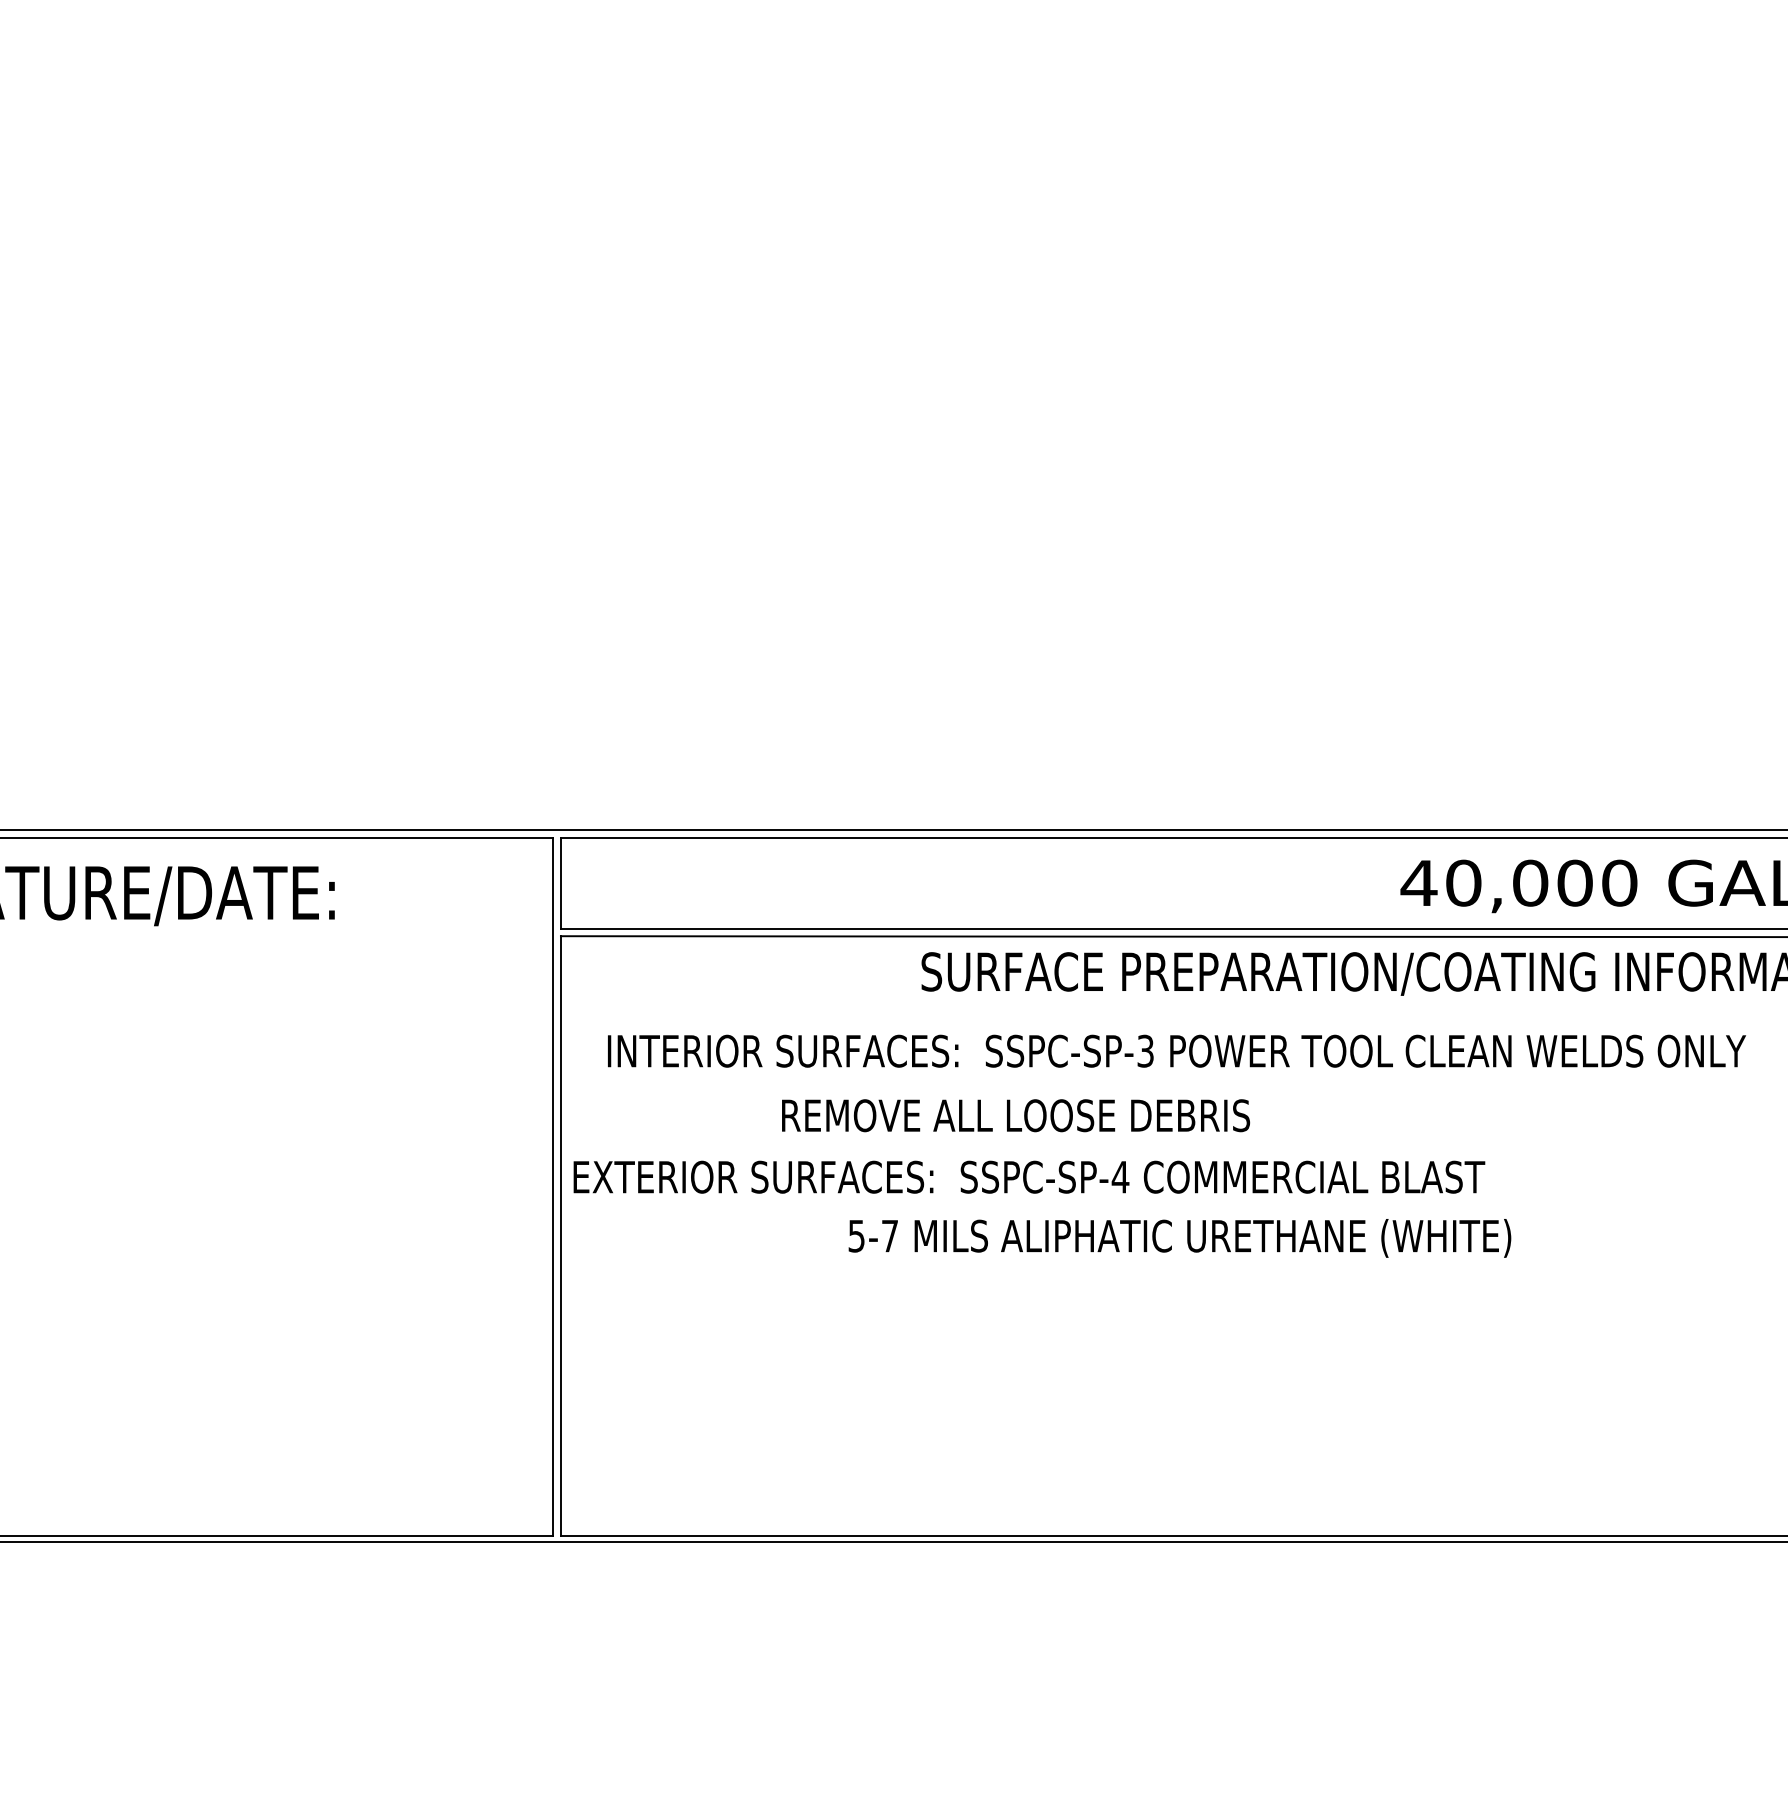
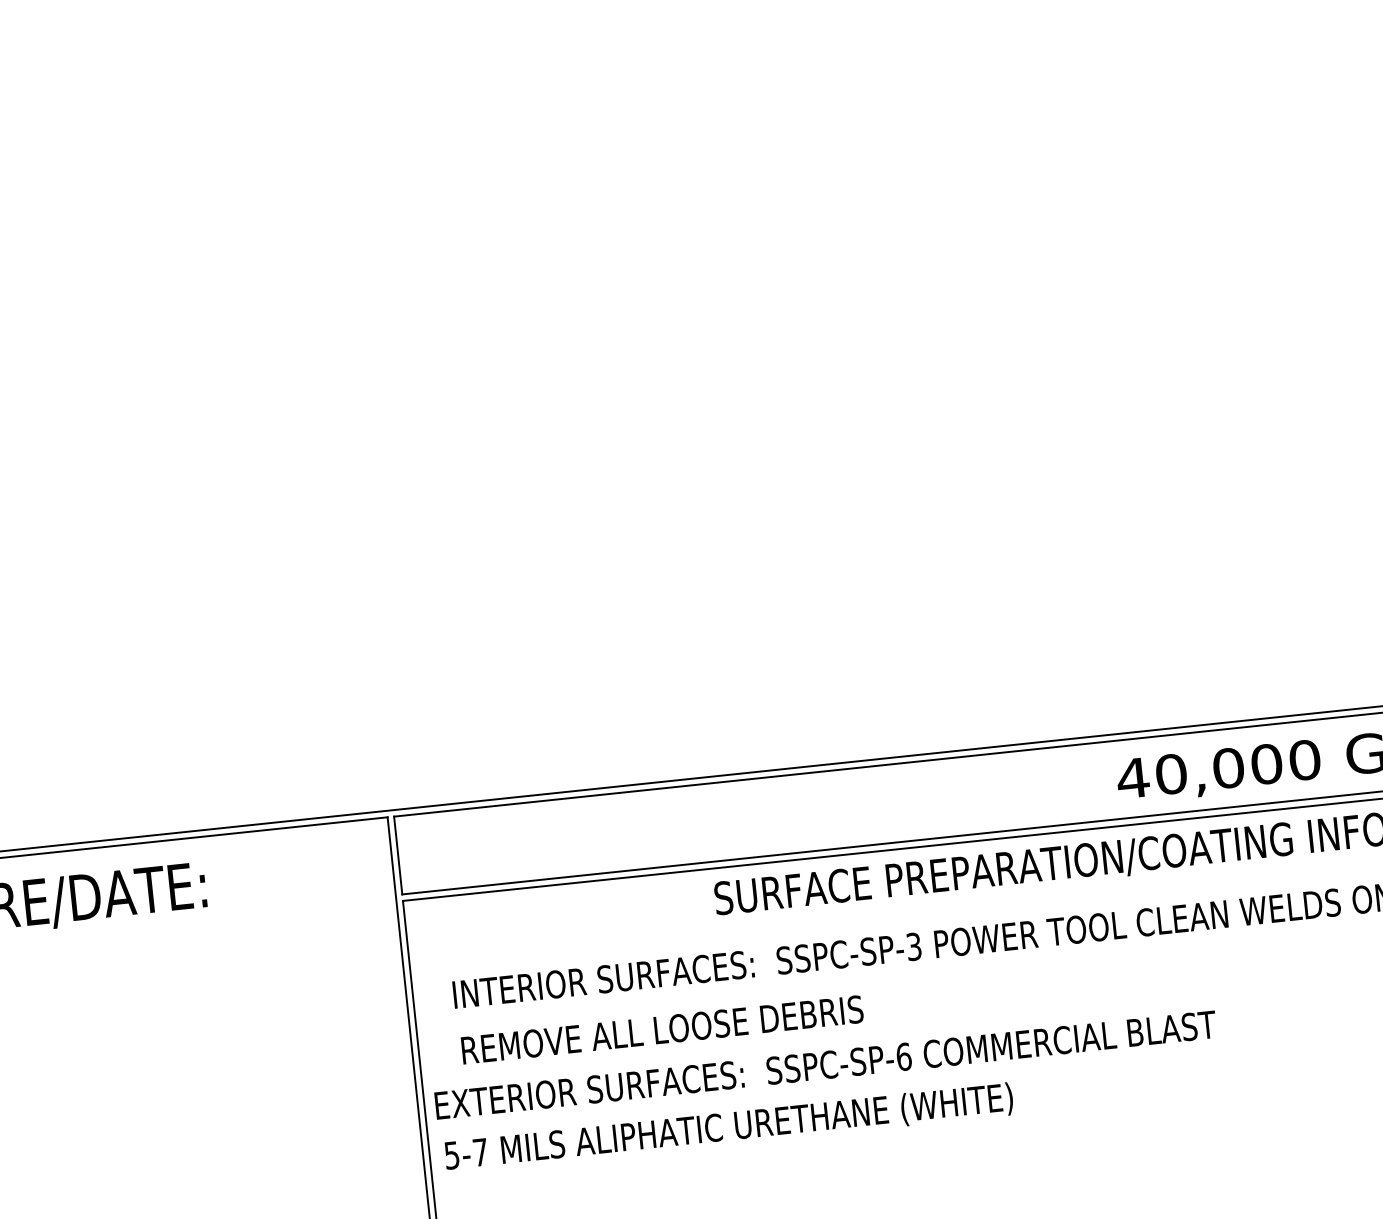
text: (1016, 1115) -> (662, 1029), moved
text: (1120, 1176) -> (903, 1056), SSPC-SP-4 -> SSPC-SP-6
text: (1179, 1238) -> (728, 1128), moved

